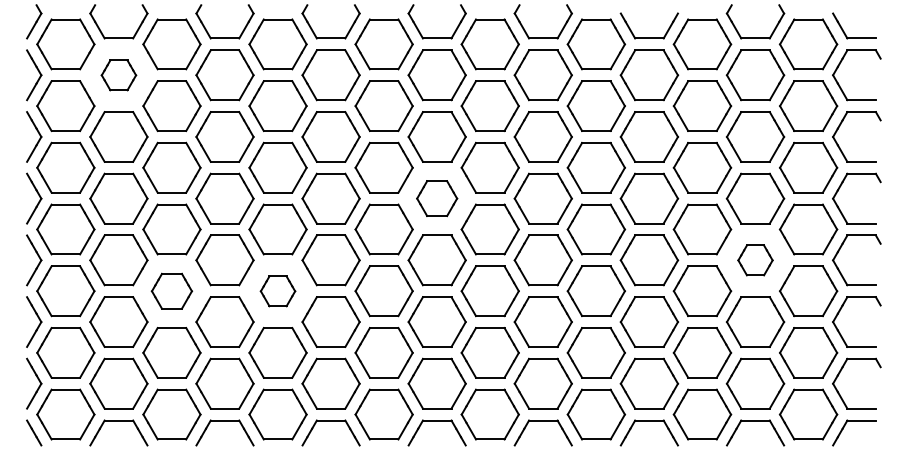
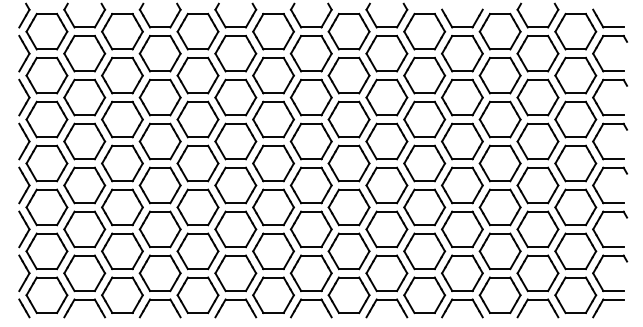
part: (118, 75) -> (84, 53), size x1.67
part: (436, 198) -> (310, 141), size x1.43
part: (755, 260) -> (537, 185), size x1.67
part: (171, 291) -> (122, 207), size x1.43
part: (277, 291) -> (197, 207), size x1.67

